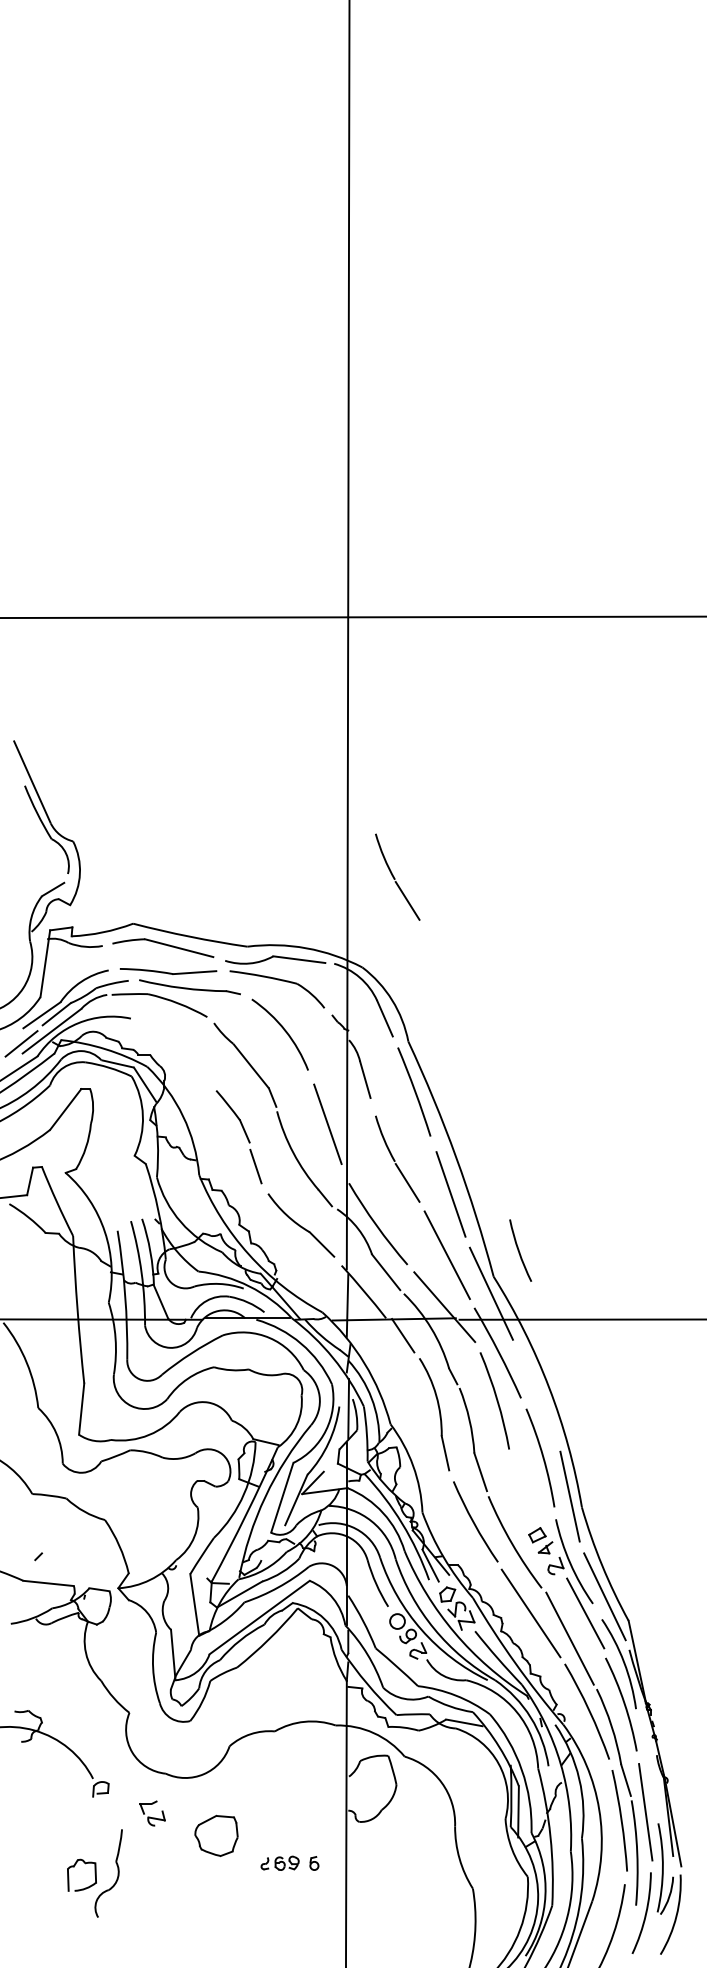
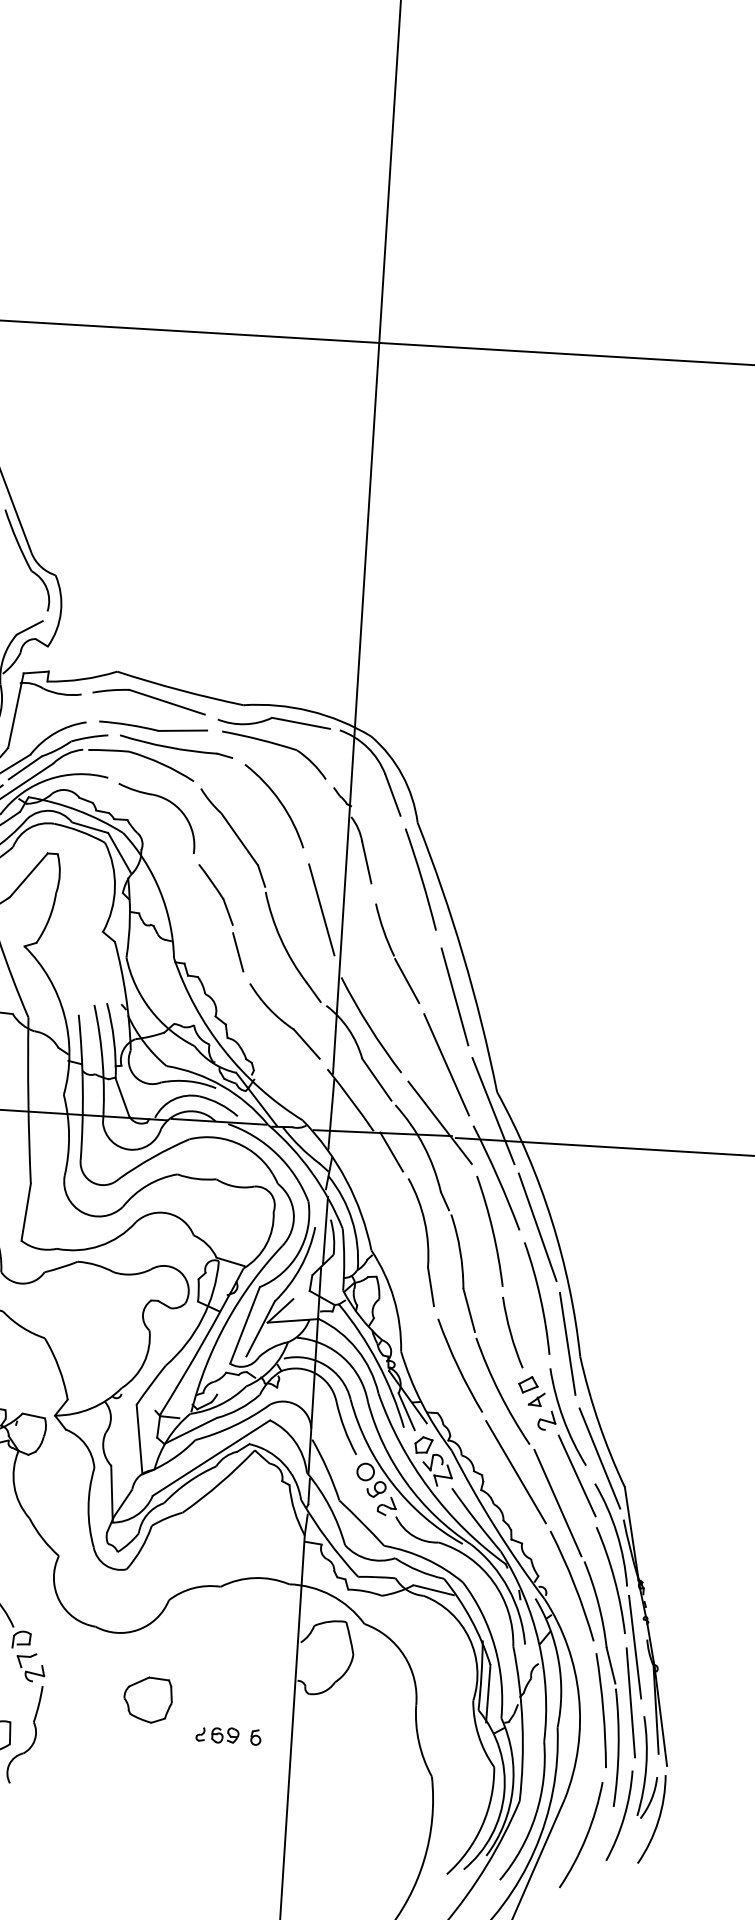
part: (397, 876) -> (416, 636), removed
part: (182, 1035) -> (164, 800), added
arc: (519, 1250) -> (511, 1332), moved
line: (536, 1394) -> (537, 1227), added
line: (646, 1762) -> (635, 1647), added
part: (152, 1813) -> (30, 1667), moved

